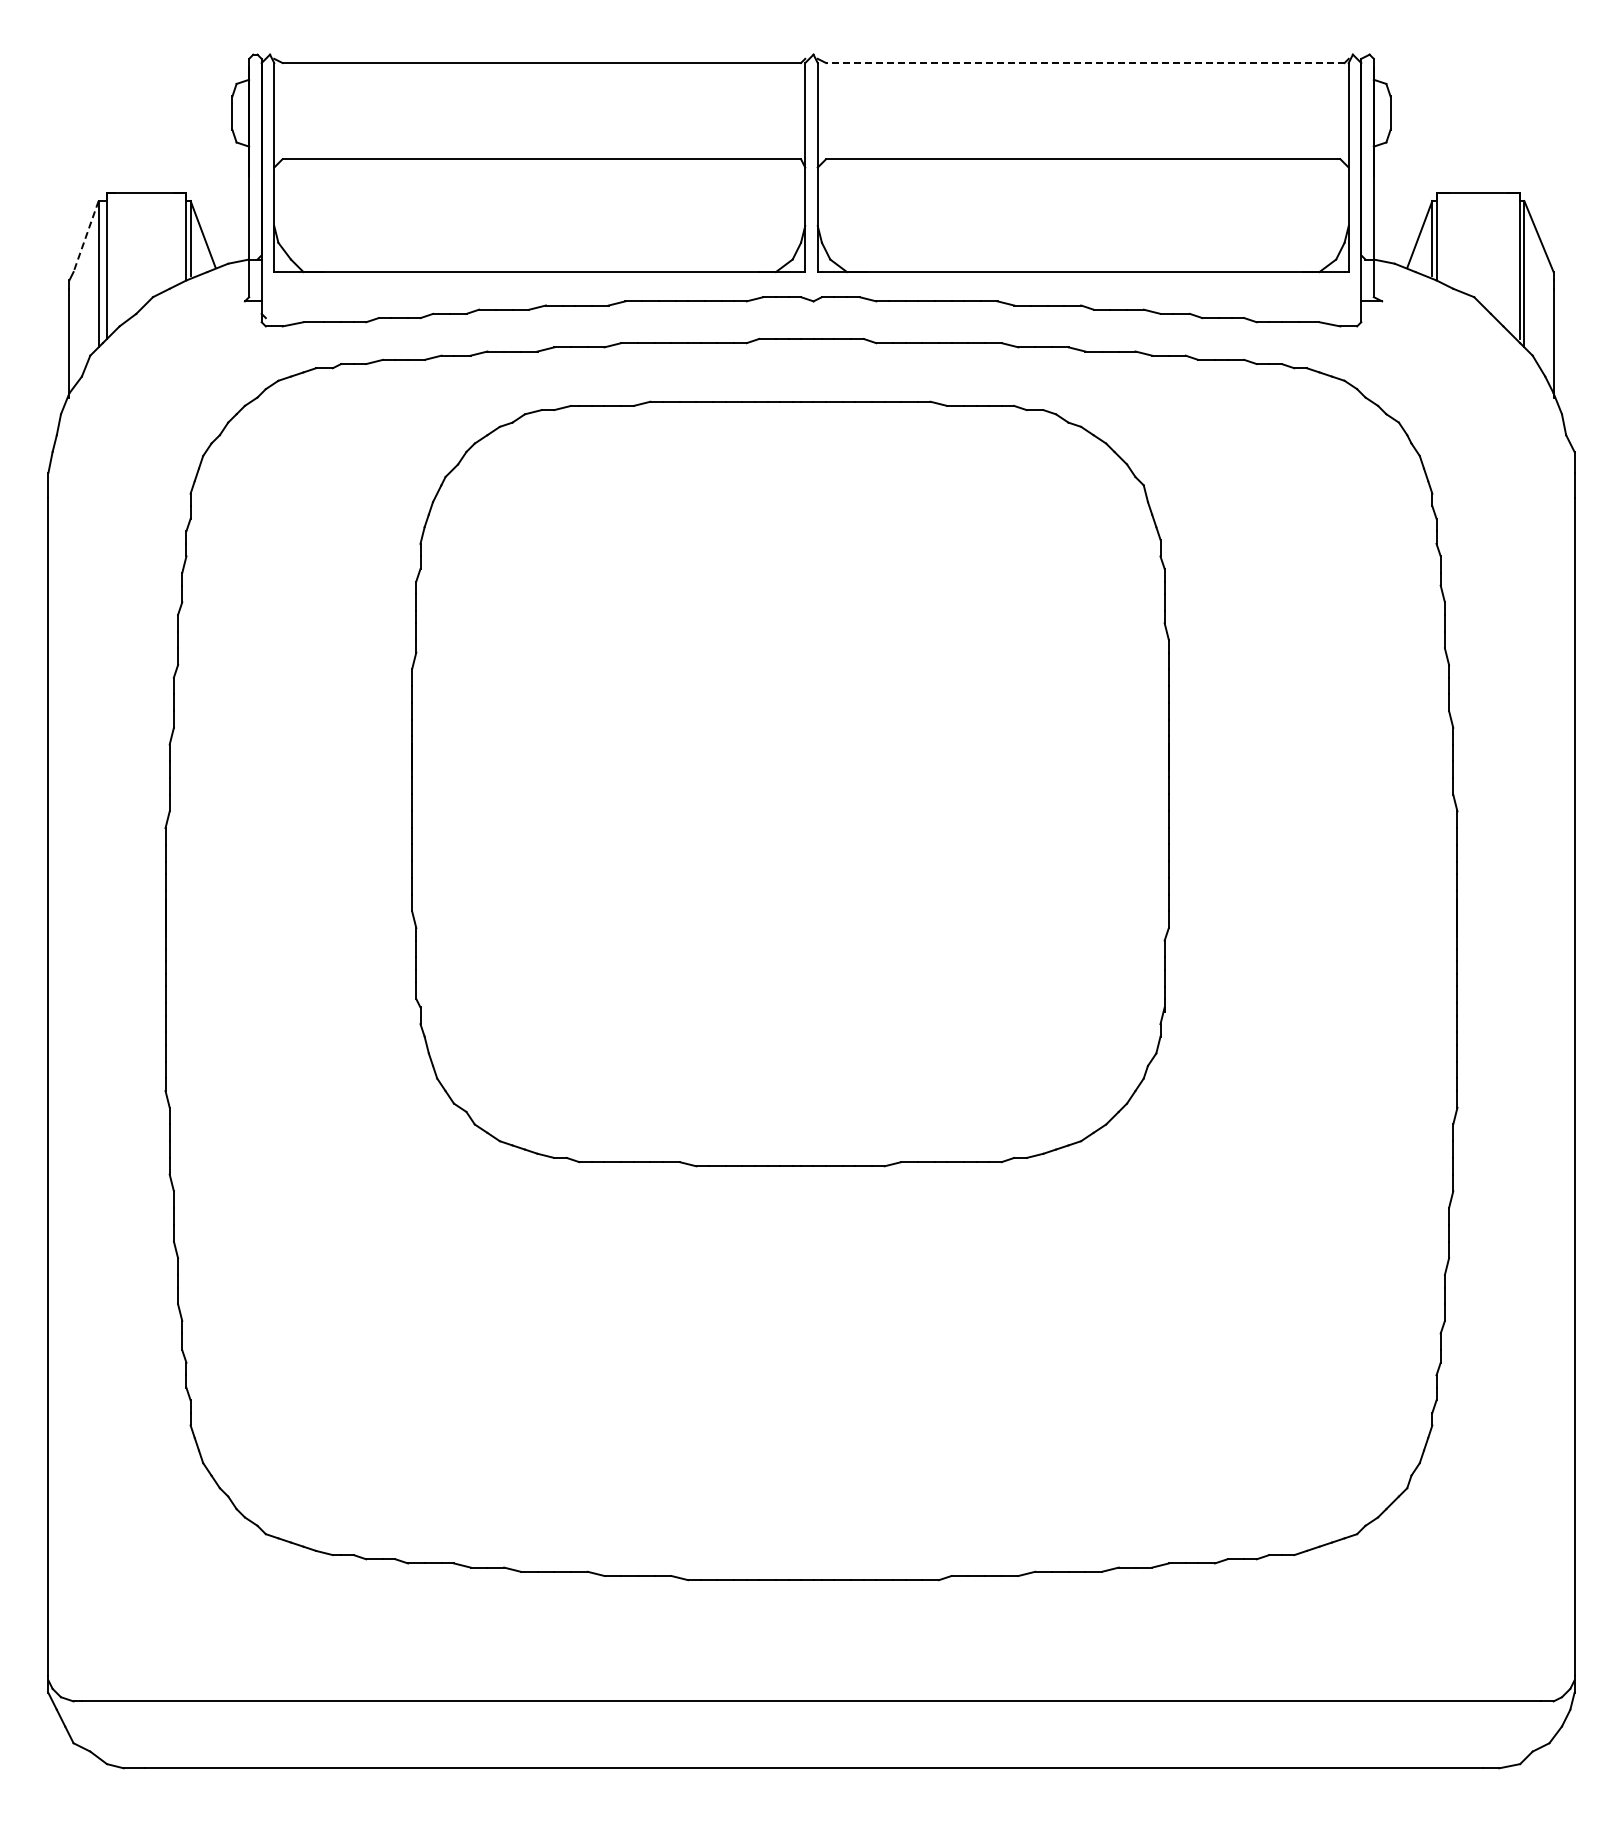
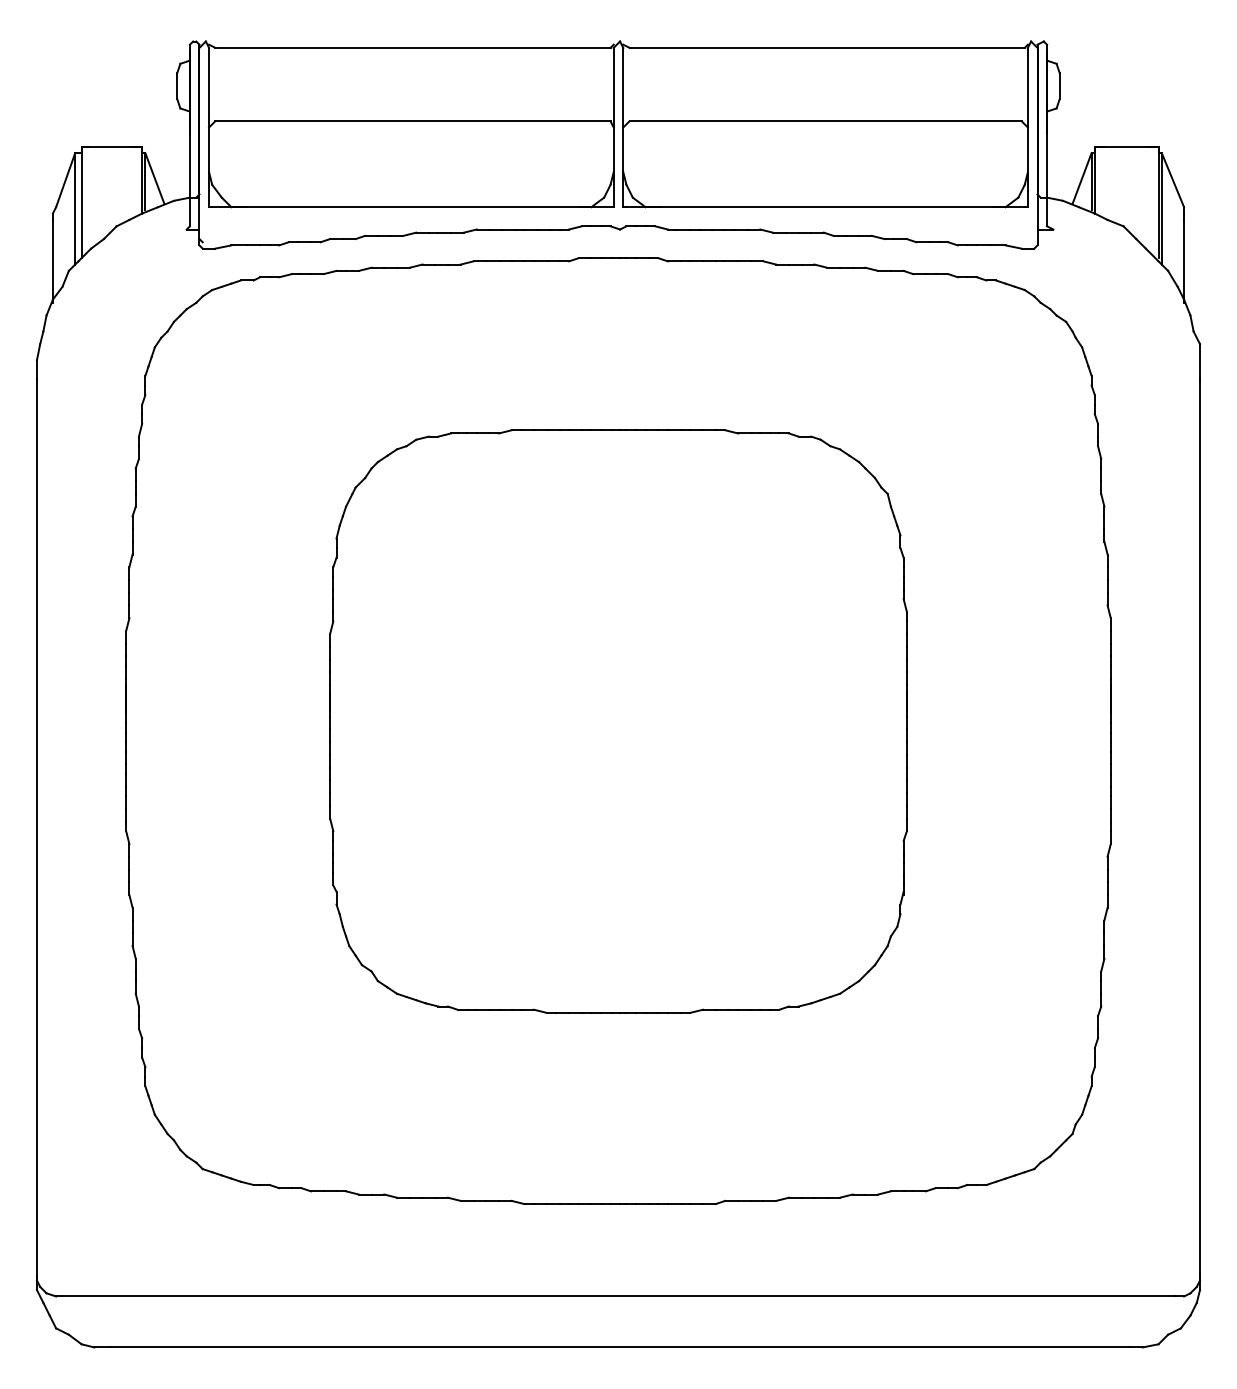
line: (1084, 63) -> (826, 48), dashed -> solid
line: (86, 236) -> (65, 180), dashed -> solid
part: (790, 783) -> (618, 721), moved

